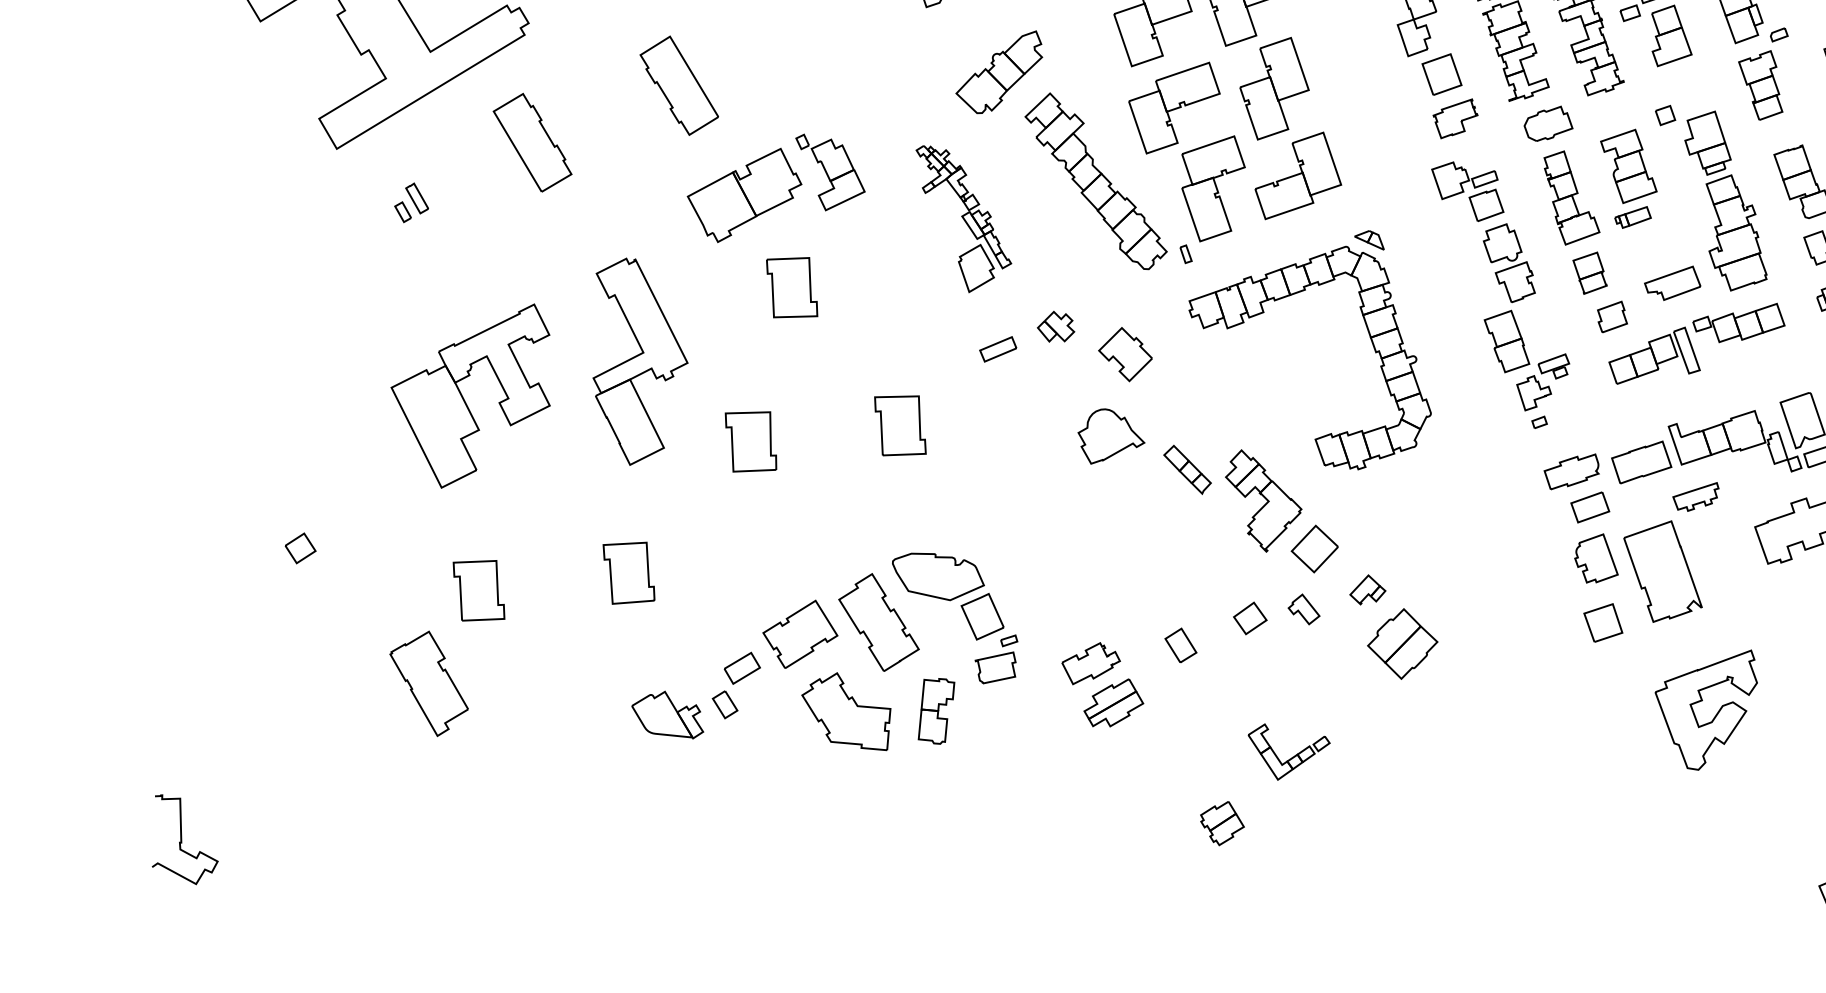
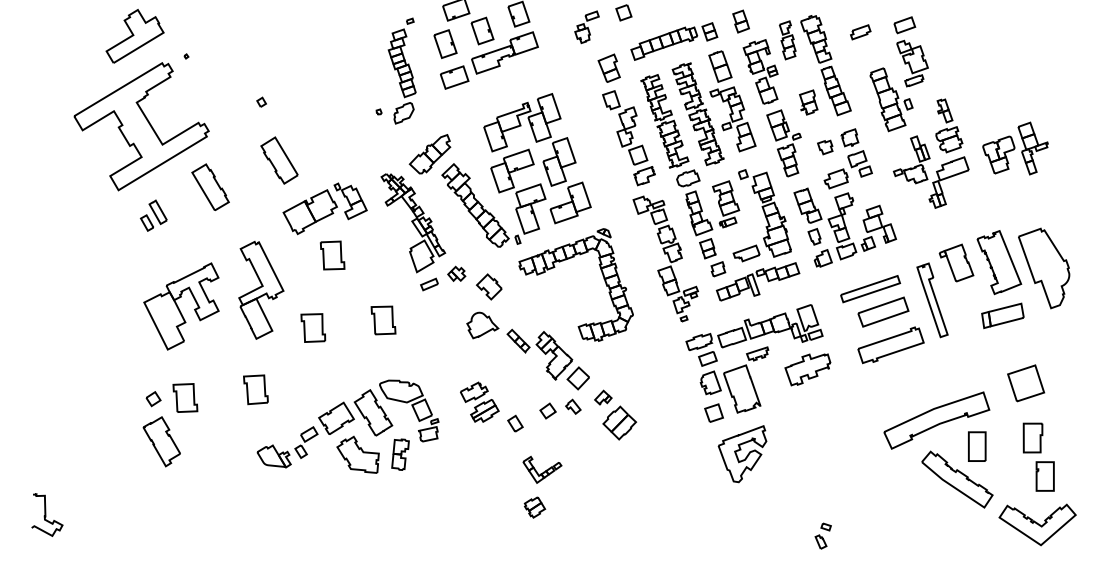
part: (411, 202) -> (153, 215), size x1.67
part: (964, 219) -> (413, 223), size x1.43
part: (300, 549) -> (153, 399), moved
part: (1102, 683) -> (479, 401), moved
part: (1706, 710) -> (742, 454), moved
part: (1289, 751) -> (542, 469), moved

